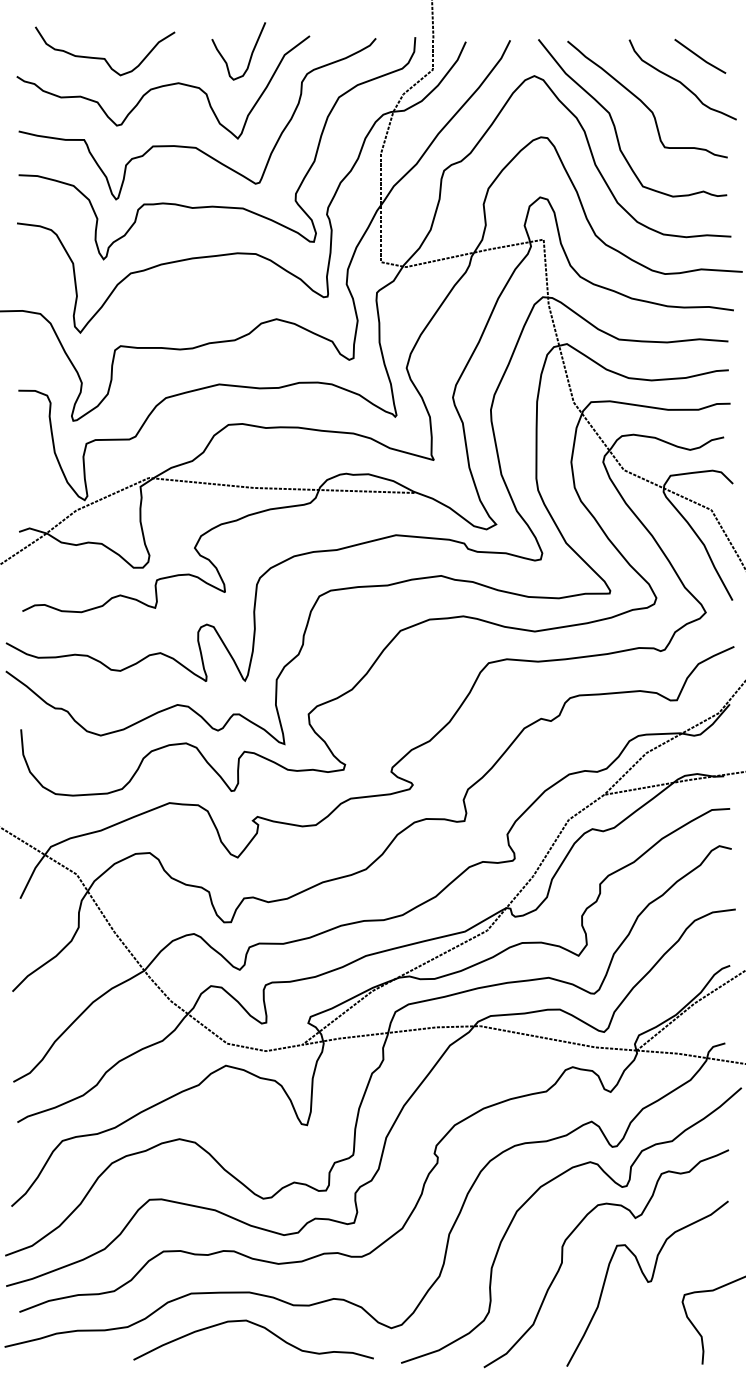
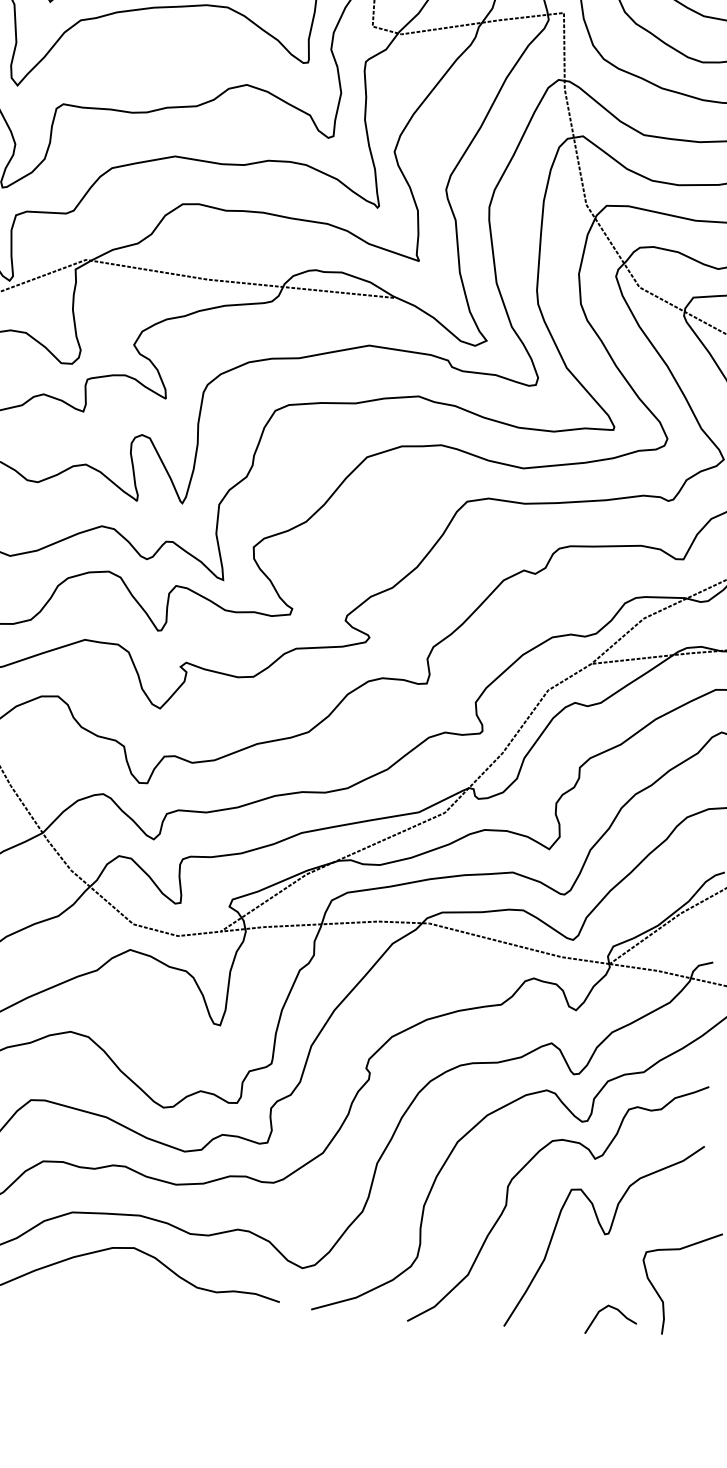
curve: (663, 1347) -> (617, 1311), added

